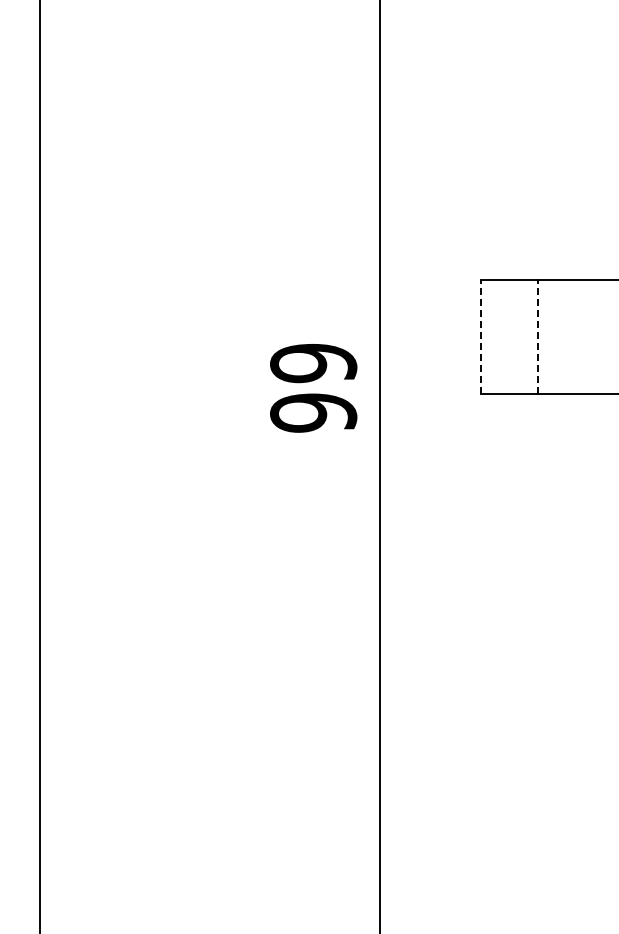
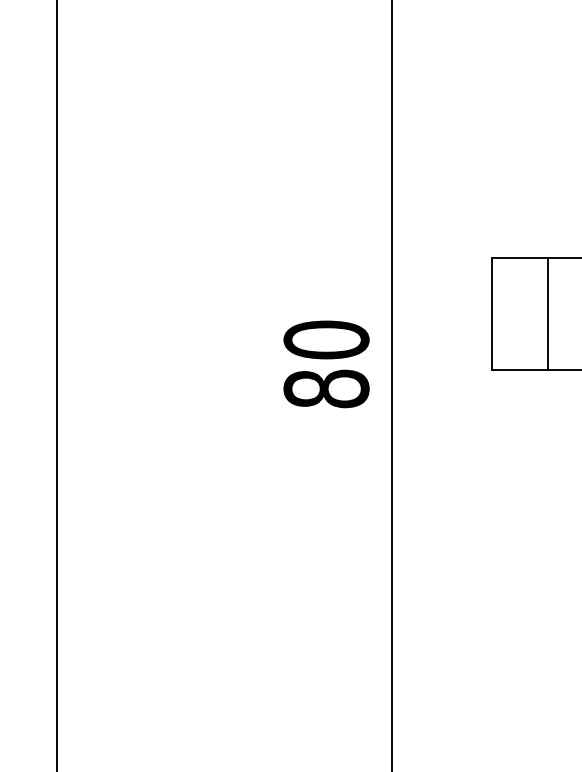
line: (481, 336) -> (492, 313), dashed -> solid
line: (538, 336) -> (548, 313), dashed -> solid
text: (313, 387) -> (326, 363), 99 -> 80

